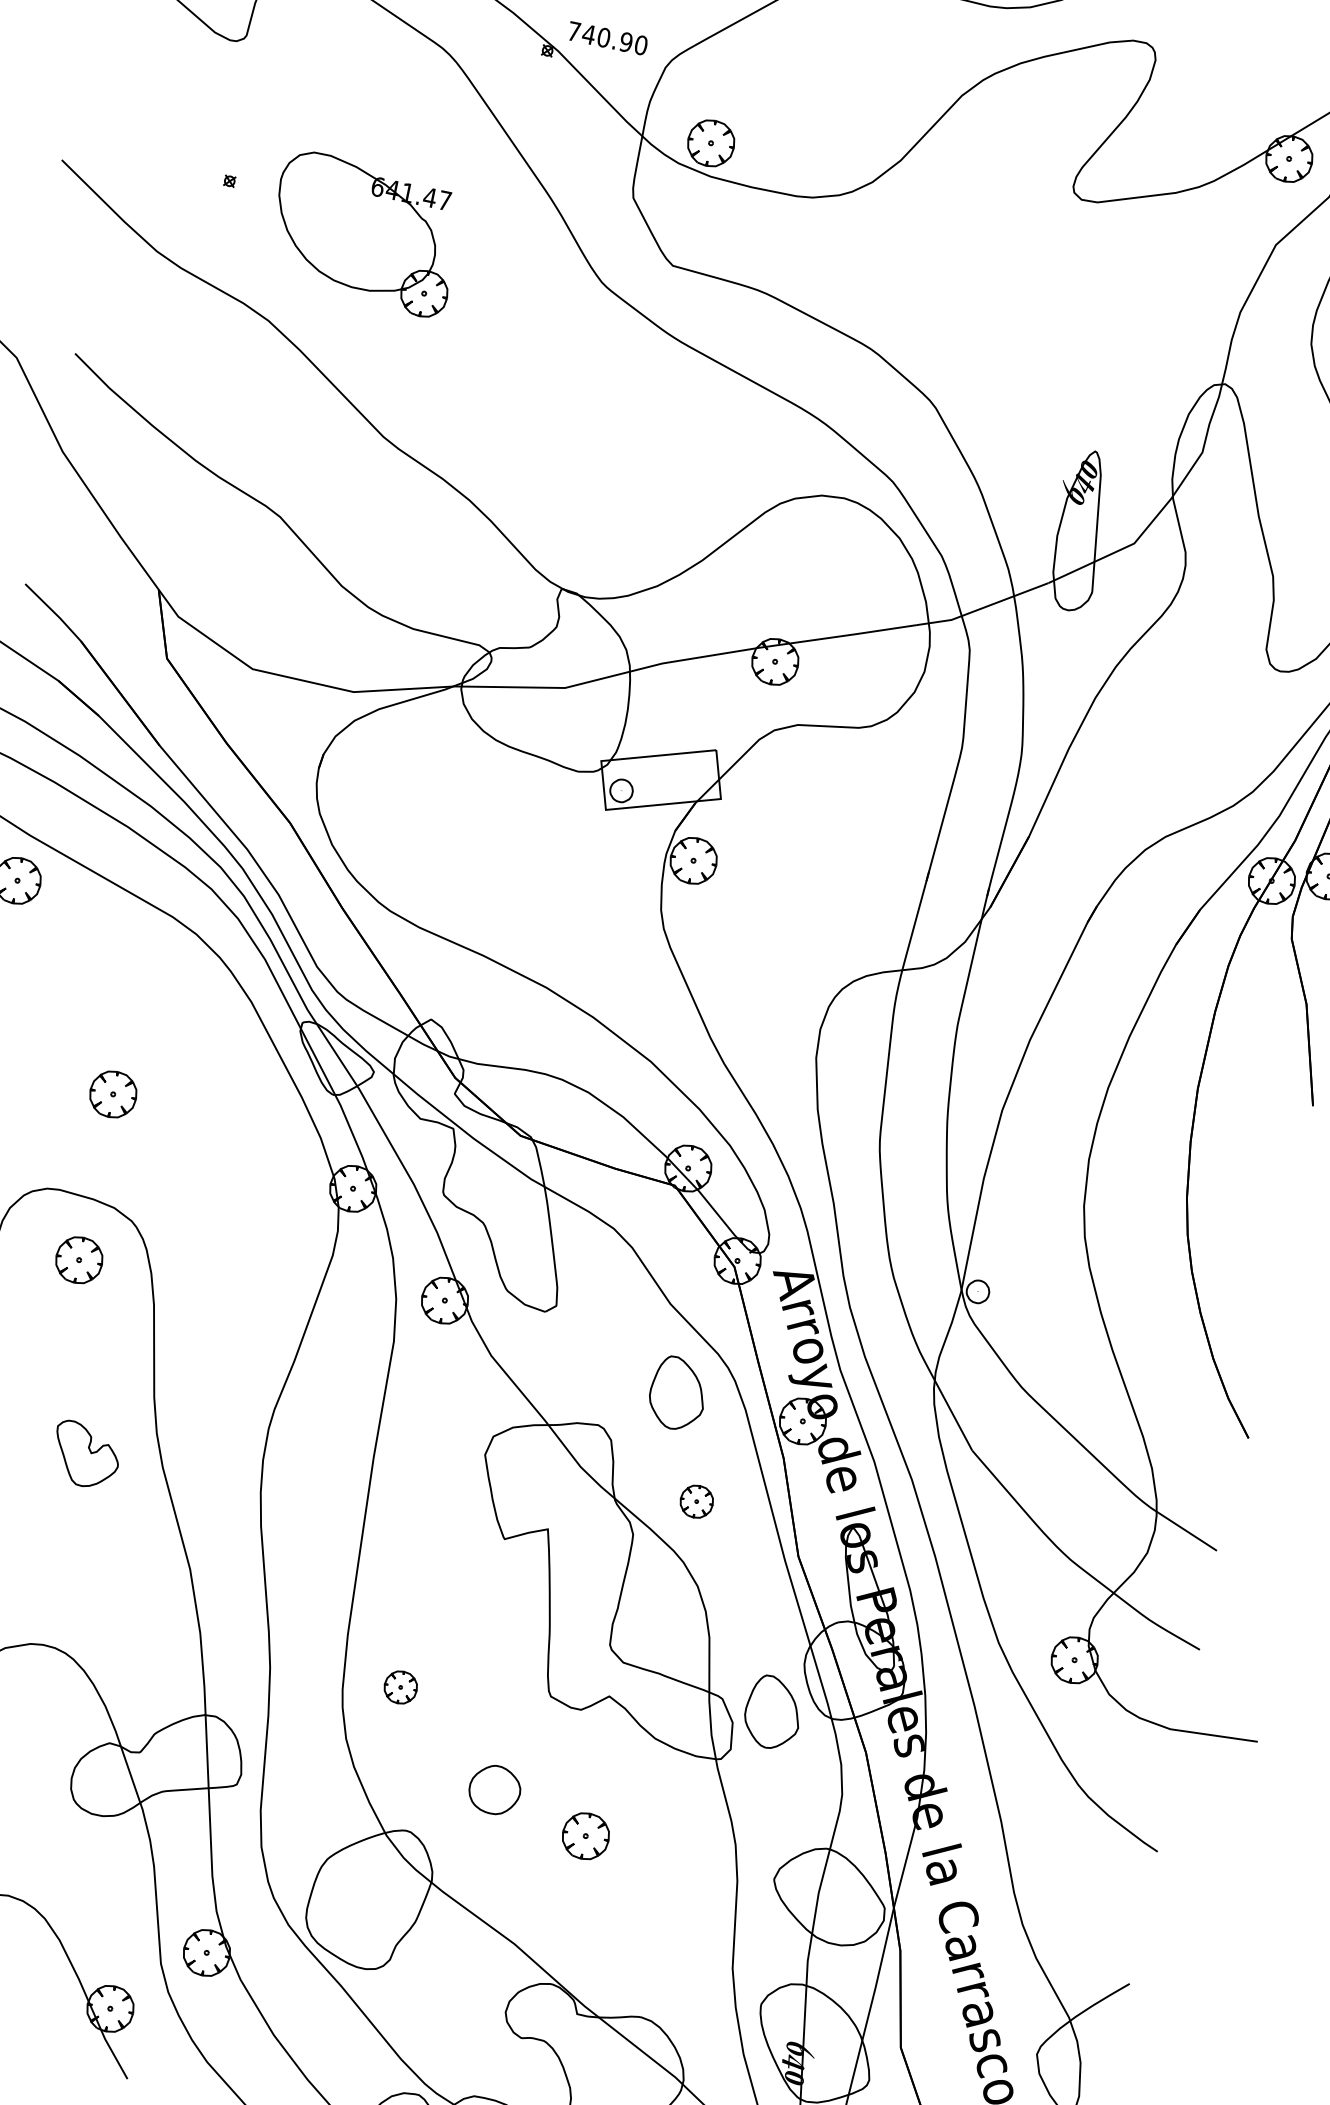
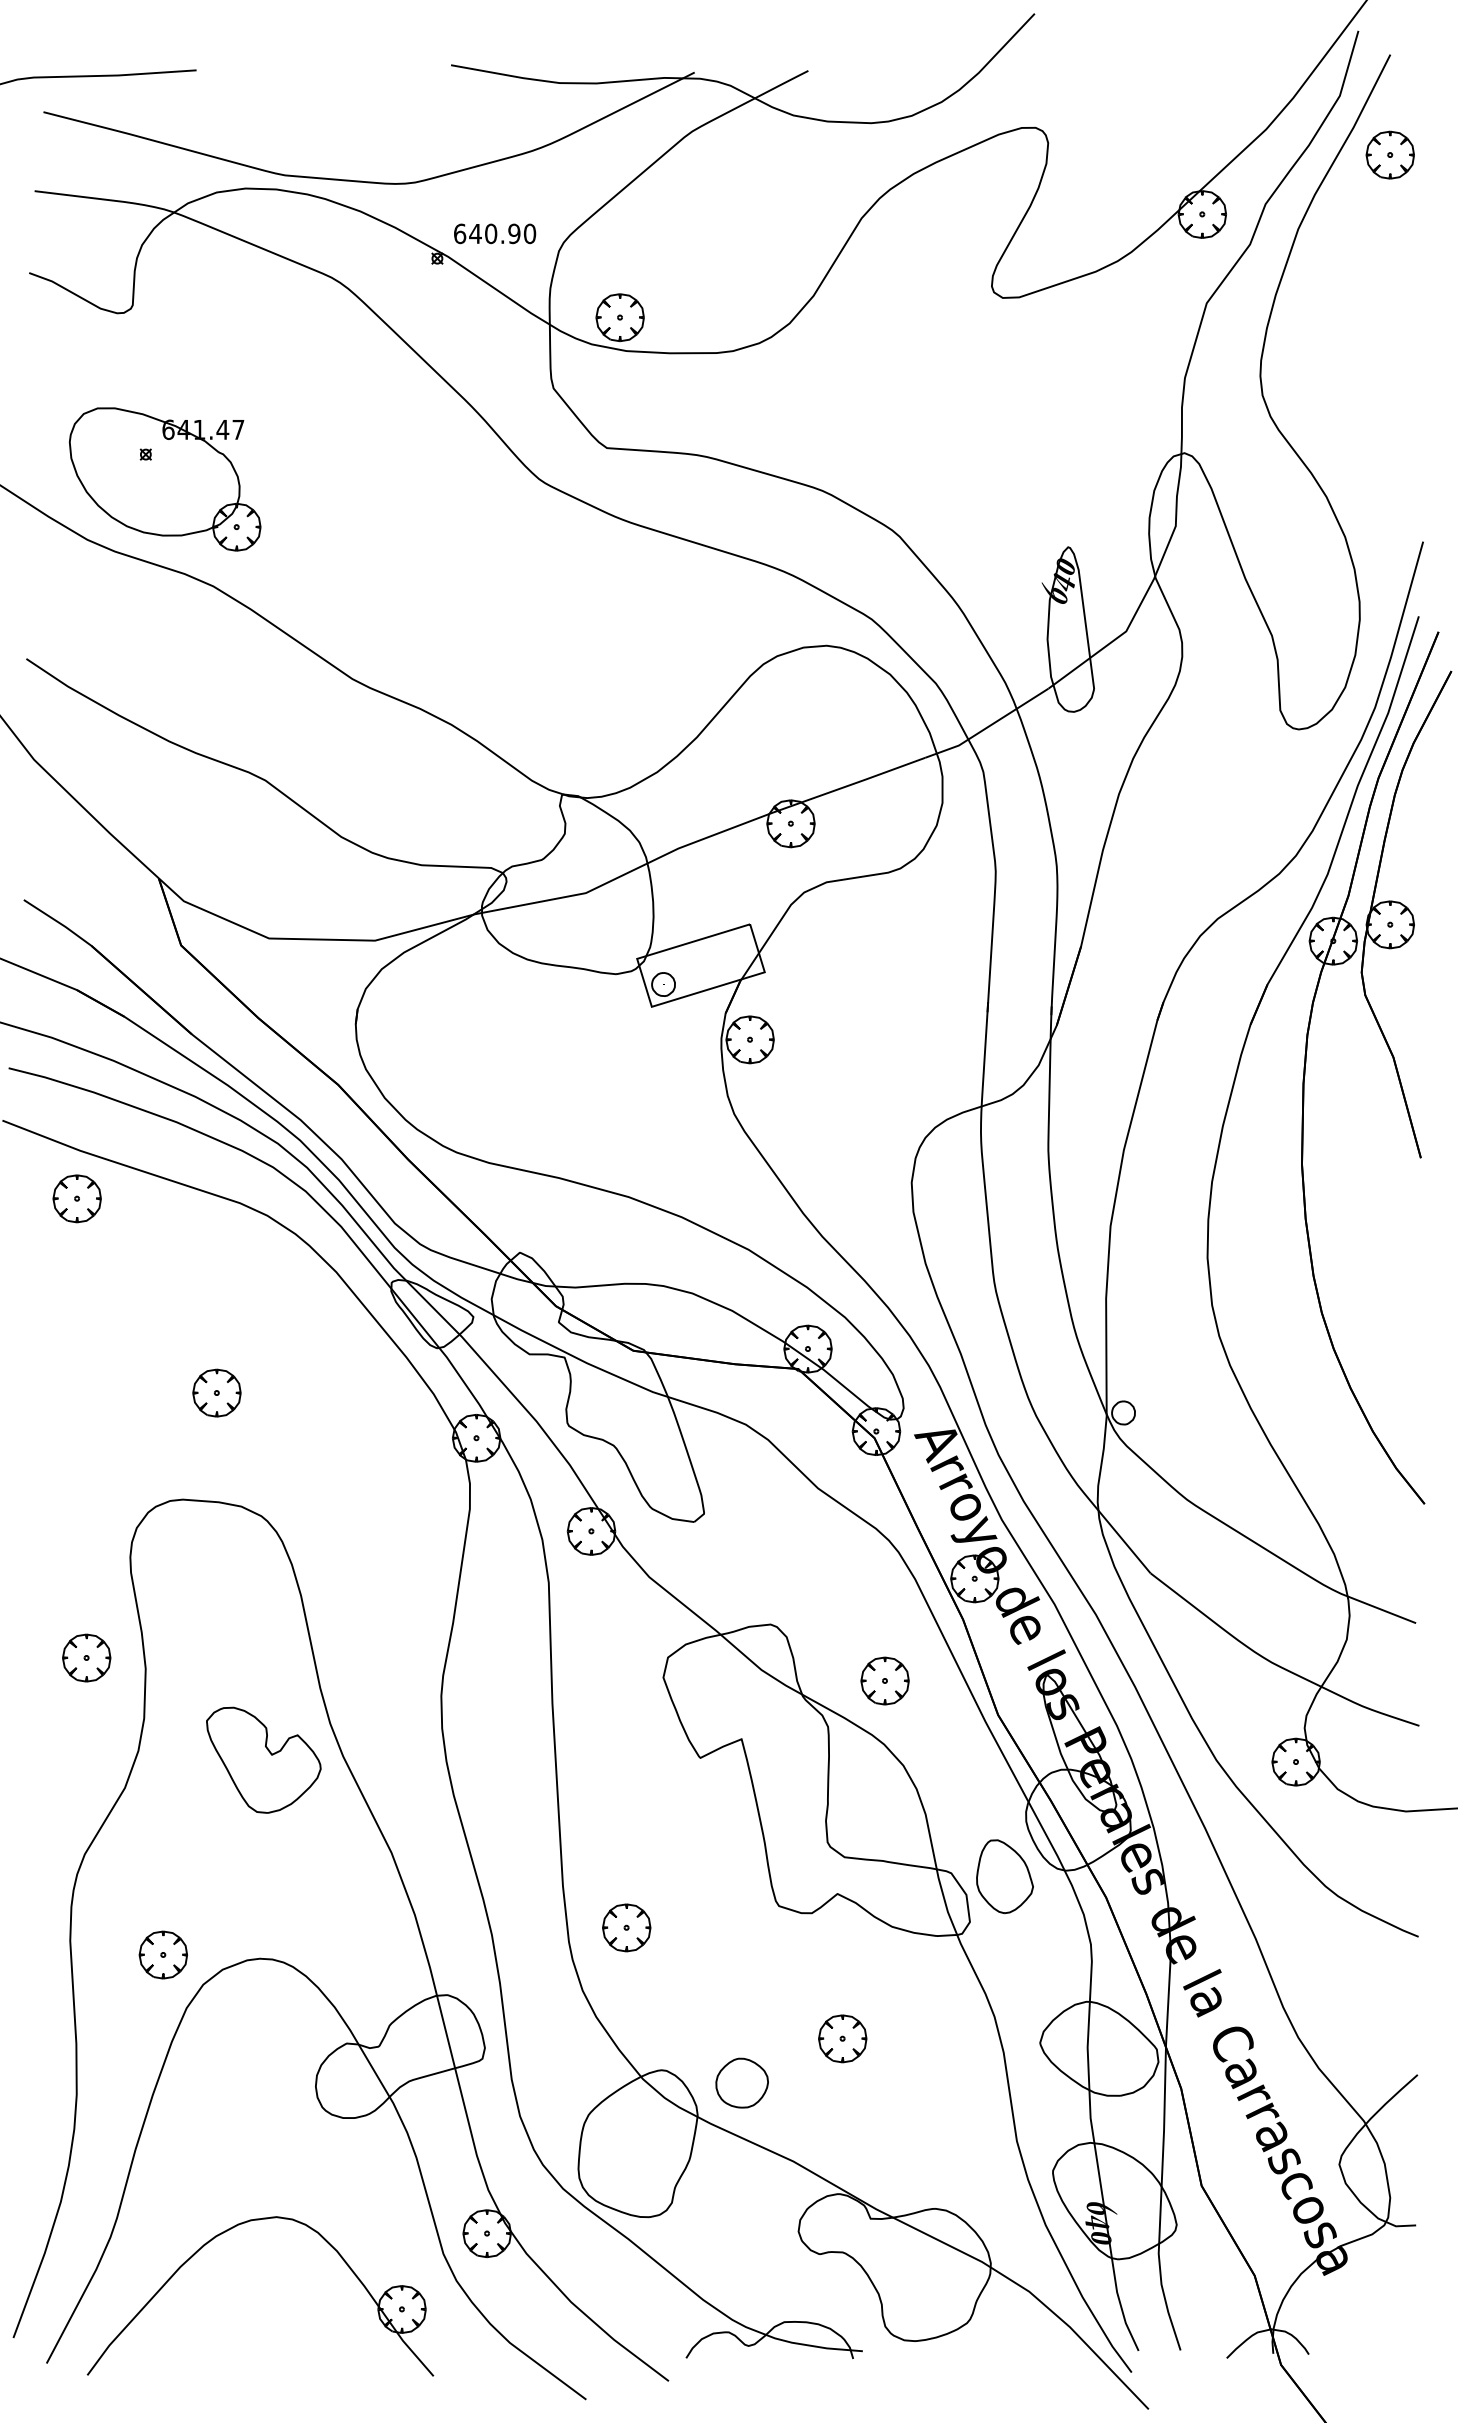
text: (574, 31) -> (460, 233), 740.90 -> 640.90
part: (364, 233) -> (164, 479), moved
part: (78, 1259) -> (216, 1565), removed
part: (677, 1393) -> (843, 1576), removed
part: (85, 1454) -> (263, 1759), size x1.67
part: (696, 1501) -> (884, 1680), size x1.43
part: (400, 1687) -> (626, 1927), size x1.43
part: (494, 1789) -> (741, 2082), moved

